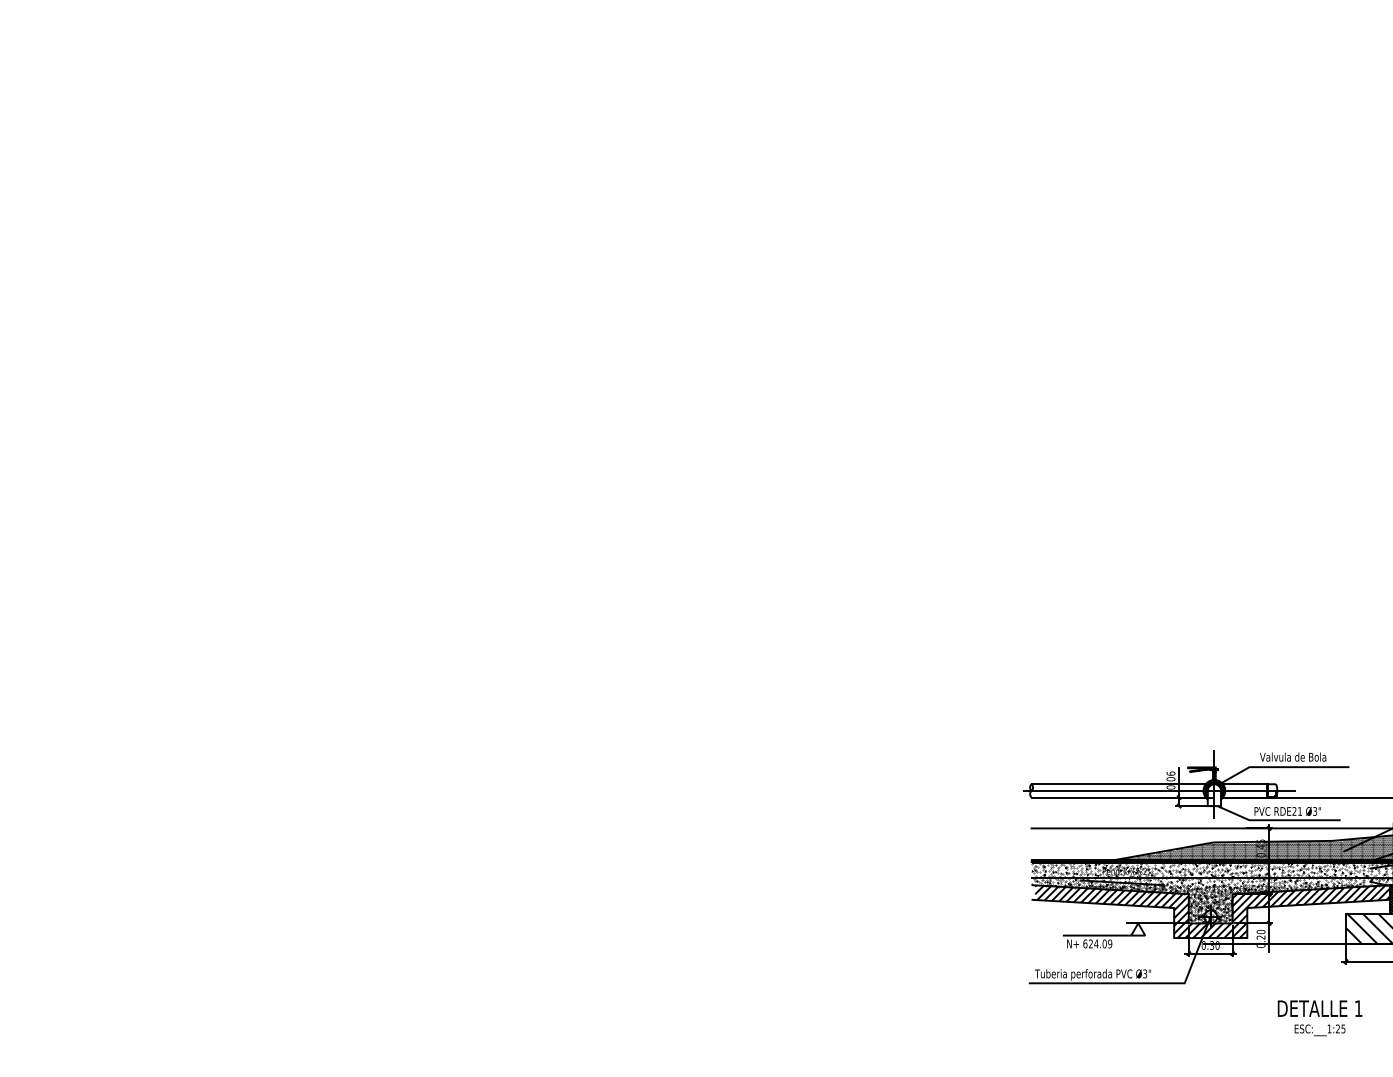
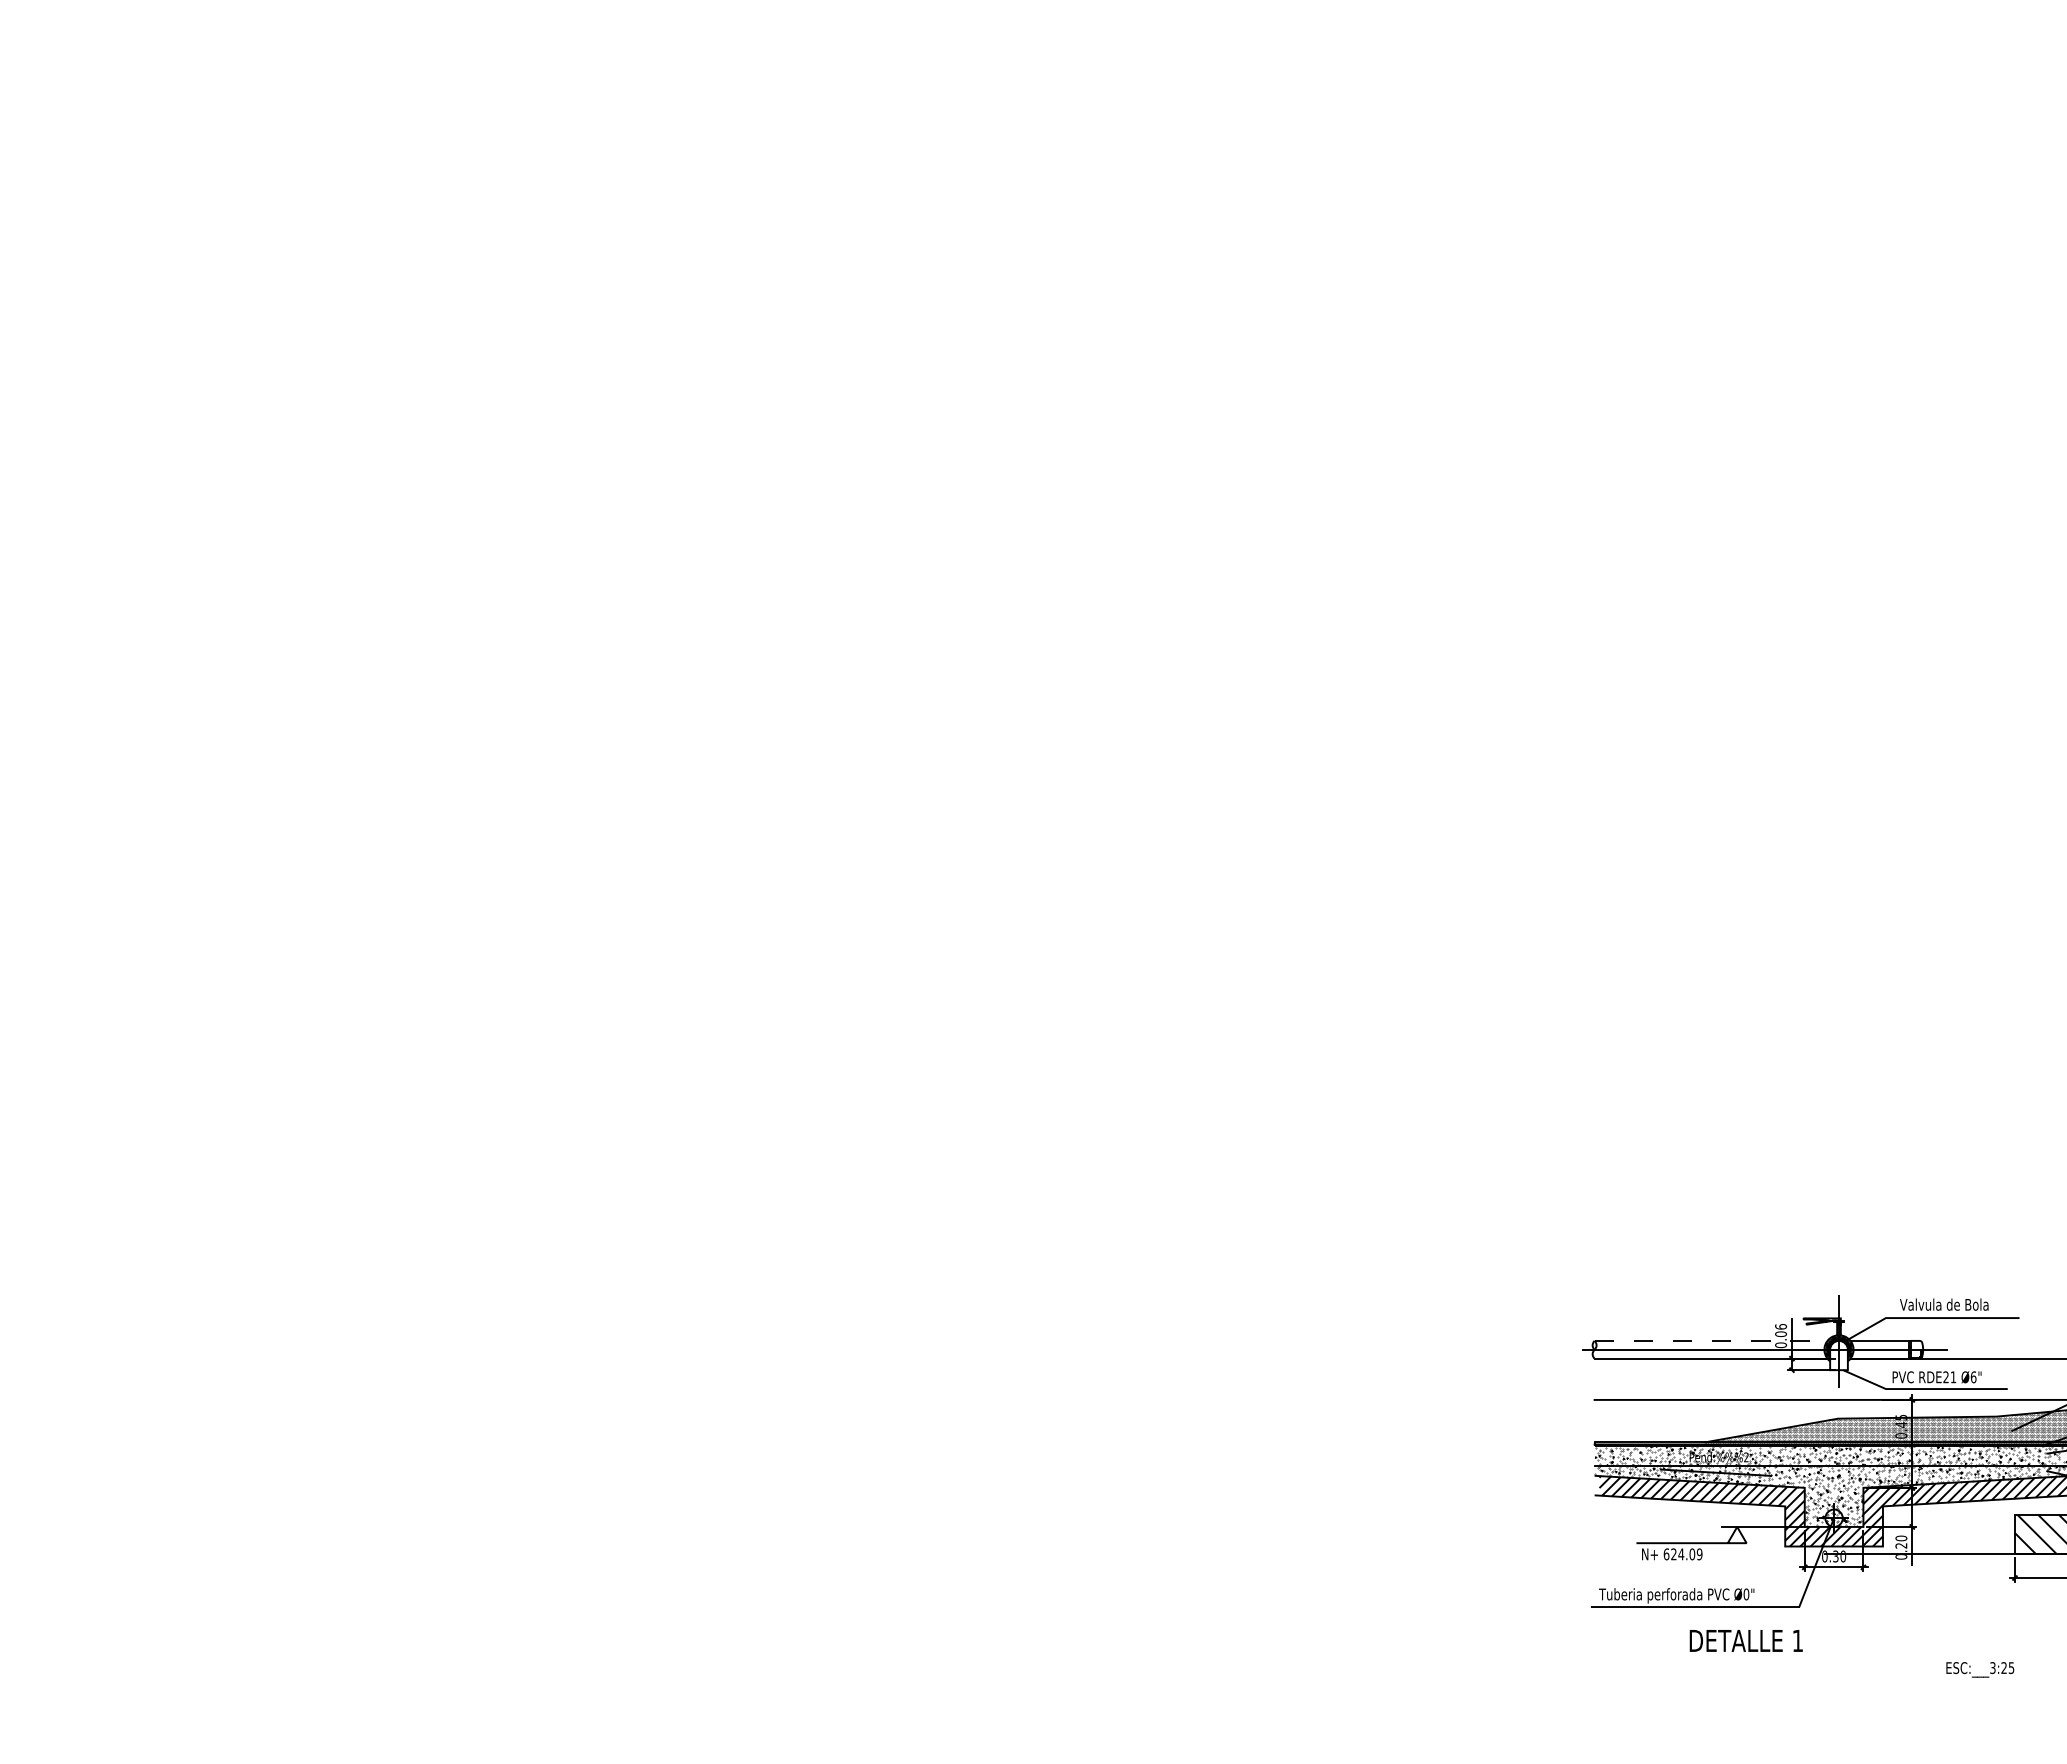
line: (1119, 783) -> (1711, 1340), solid -> dashed
text: (1315, 811) -> (1973, 1377), Ø3" -> Ø6"
hatch: (1212, 903) -> (1836, 1500), removed
text: (1145, 973) -> (1746, 1594), Ø3" -> Ø0"
text: (1319, 1008) -> (1745, 1640), moved
text: (1329, 1029) -> (1992, 1668), ESC:___1:25 -> ESC:___3:25

